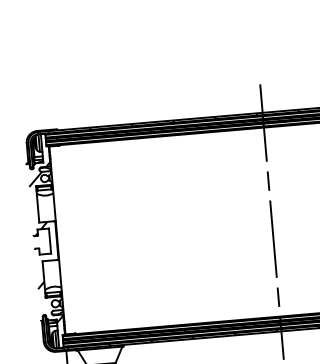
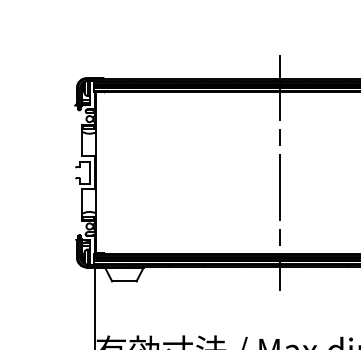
hatch: (45, 243) -> (85, 174), removed

